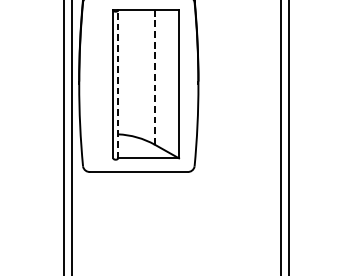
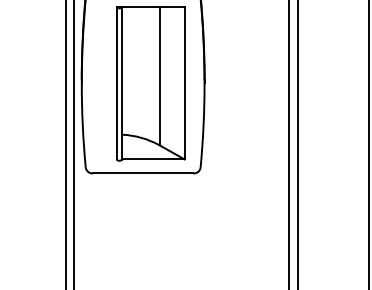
line: (154, 76) -> (159, 75), dashed -> solid
line: (117, 83) -> (121, 82), dashed -> solid

